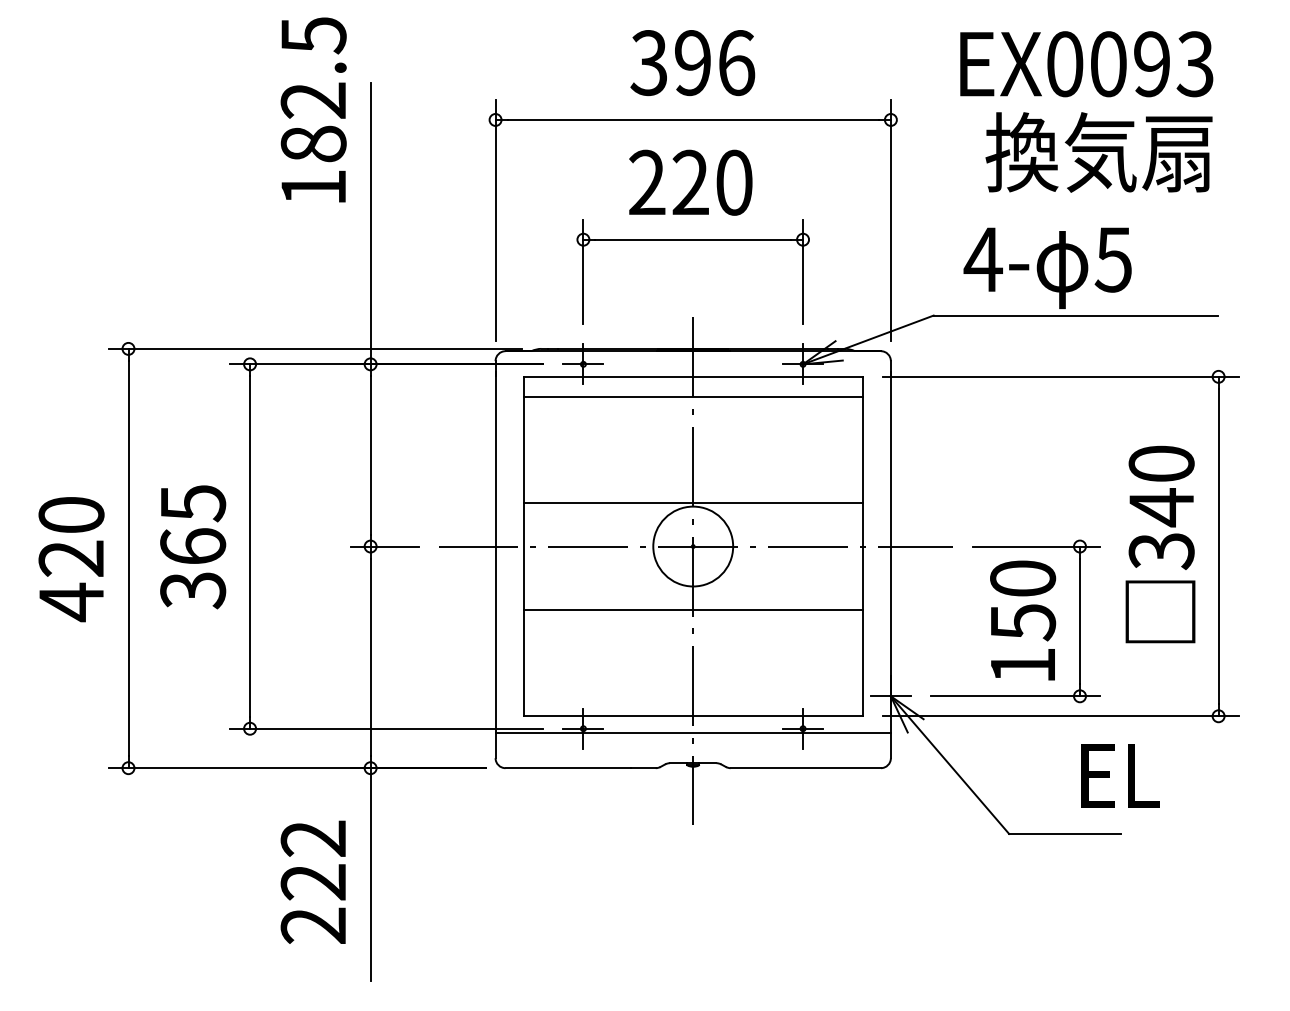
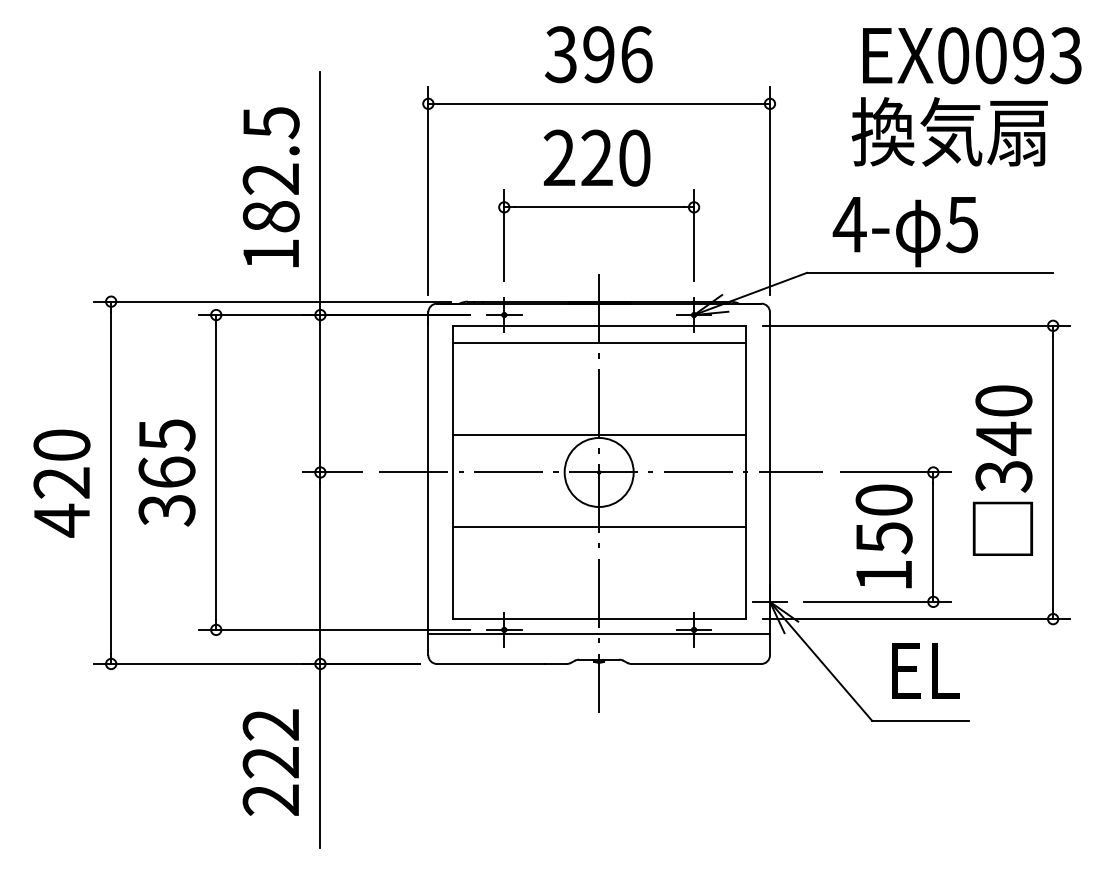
text: (1087, 63) -> (972, 55), moved
text: (312, 109) -> (270, 186), moved
text: (1120, 775) -> (925, 670), moved

